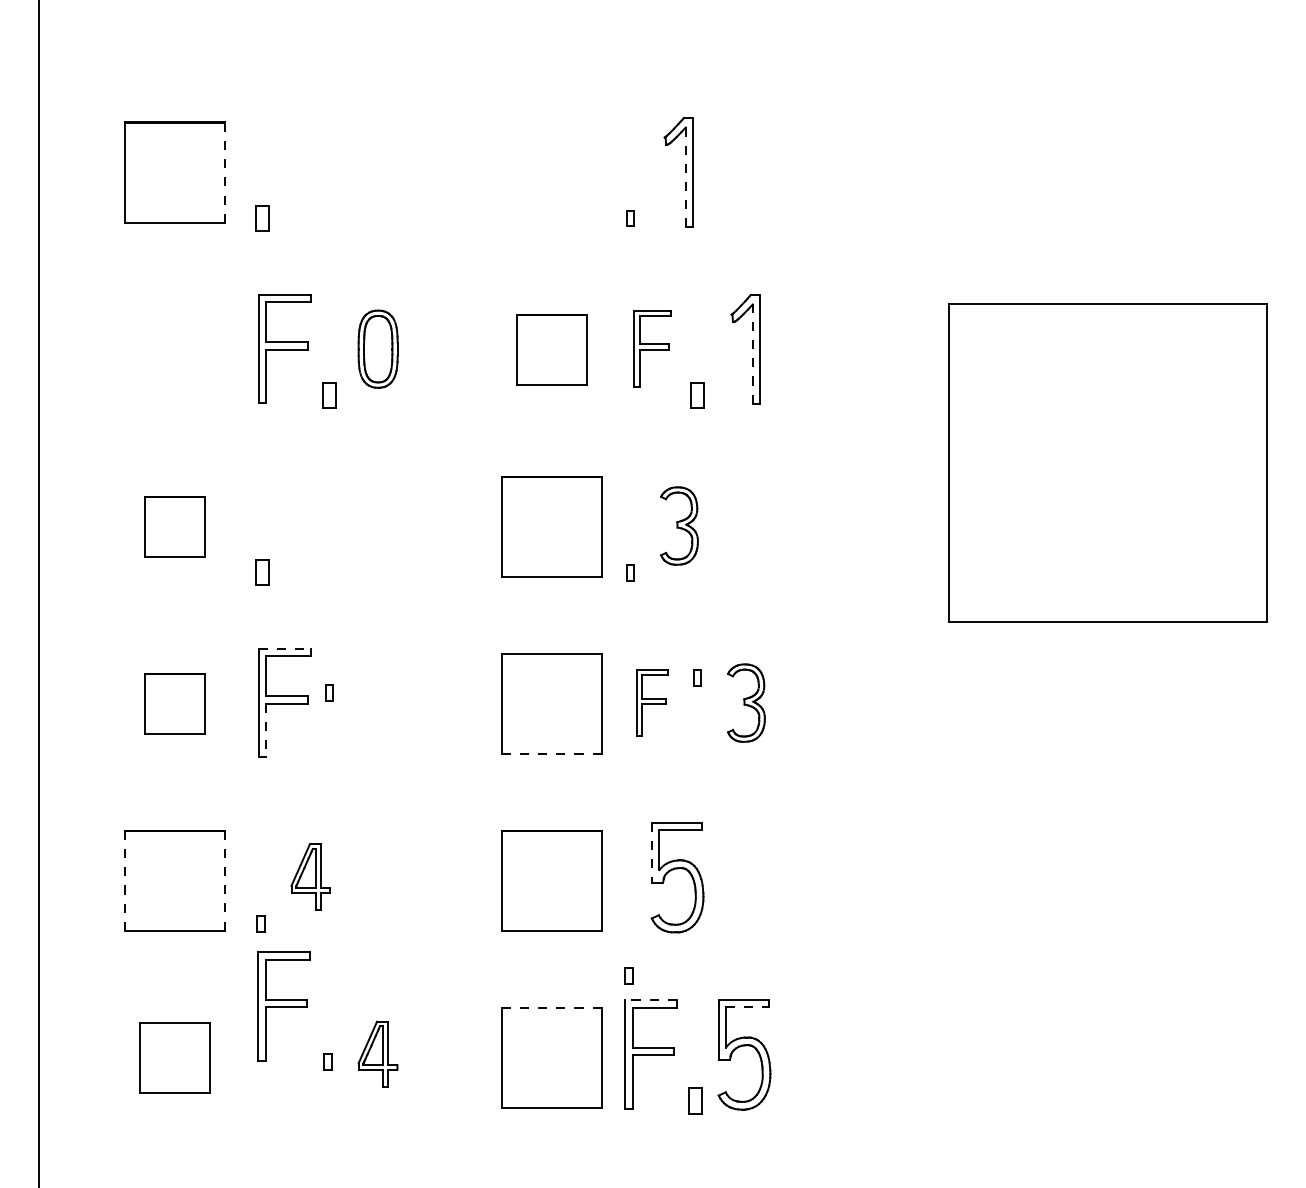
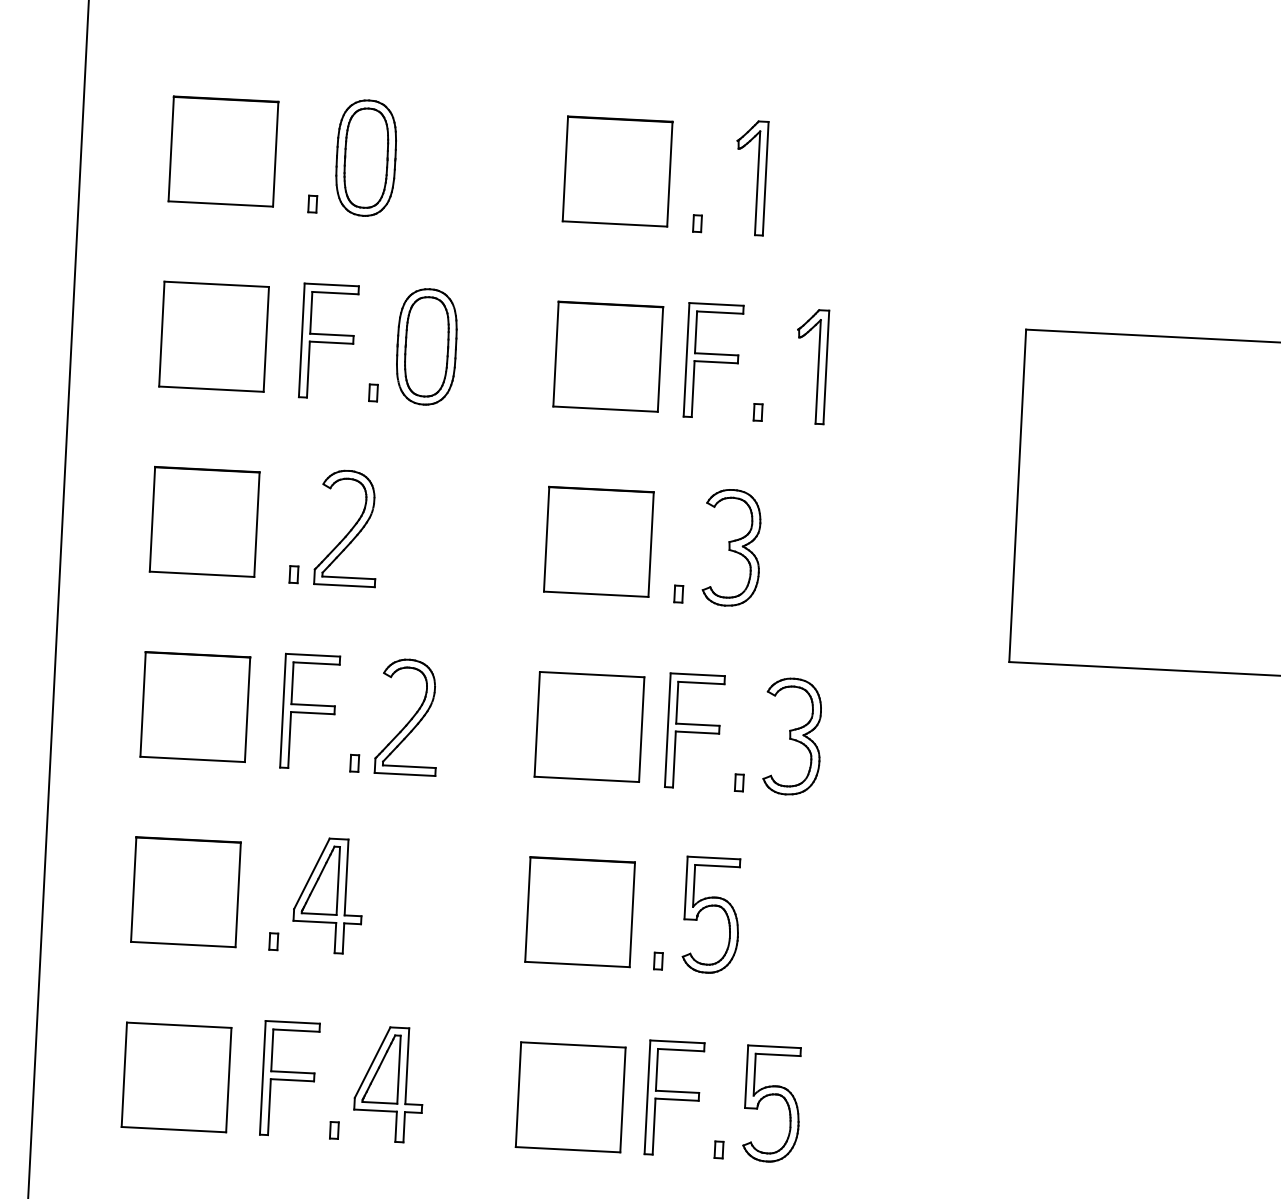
part: (311, 171) -> (366, 157), added
line: (224, 172) -> (275, 154), dashed -> solid
part: (551, 172) -> (617, 171), added
line: (685, 177) -> (757, 183), dashed -> solid
part: (262, 218) -> (312, 204), size x0.62
part: (652, 348) -> (713, 360), size x1.43
part: (174, 349) -> (213, 336), added
part: (377, 349) -> (426, 347), size x1.43
part: (551, 349) -> (607, 356), size x1.43
line: (752, 354) -> (817, 372), dashed -> solid
part: (329, 395) -> (373, 392), size x0.62
part: (697, 395) -> (758, 412), size x0.62
part: (310, 525) -> (346, 527), added
part: (679, 525) -> (732, 547), size x1.43
part: (174, 526) -> (204, 521), size x1.67
part: (262, 572) -> (293, 574), size x0.62
line: (284, 648) -> (312, 655), dashed -> solid
part: (697, 677) -> (739, 782), moved
part: (329, 692) -> (354, 763), moved
part: (377, 702) -> (407, 716), added
part: (652, 702) -> (694, 731), size x1.67
part: (746, 702) -> (793, 735), size x1.43
part: (174, 703) -> (194, 706), size x1.67
line: (266, 730) -> (289, 739), dashed -> solid
line: (551, 753) -> (586, 778), dashed -> solid
line: (651, 852) -> (685, 887), dashed -> solid
part: (310, 876) -> (328, 894), size x1.67
line: (124, 880) -> (133, 889), dashed -> solid
line: (224, 881) -> (237, 895), dashed -> solid
part: (628, 975) -> (658, 960), moved
line: (650, 999) -> (677, 1041), dashed -> solid
part: (283, 1006) -> (289, 1079), moved
line: (551, 1007) -> (573, 1044), dashed -> solid
line: (748, 1007) -> (779, 1055), dashed -> solid
part: (377, 1054) -> (388, 1084), size x1.67
part: (174, 1057) -> (176, 1076), size x1.43
part: (327, 1061) -> (333, 1129), moved
part: (695, 1100) -> (718, 1149), size x0.62

